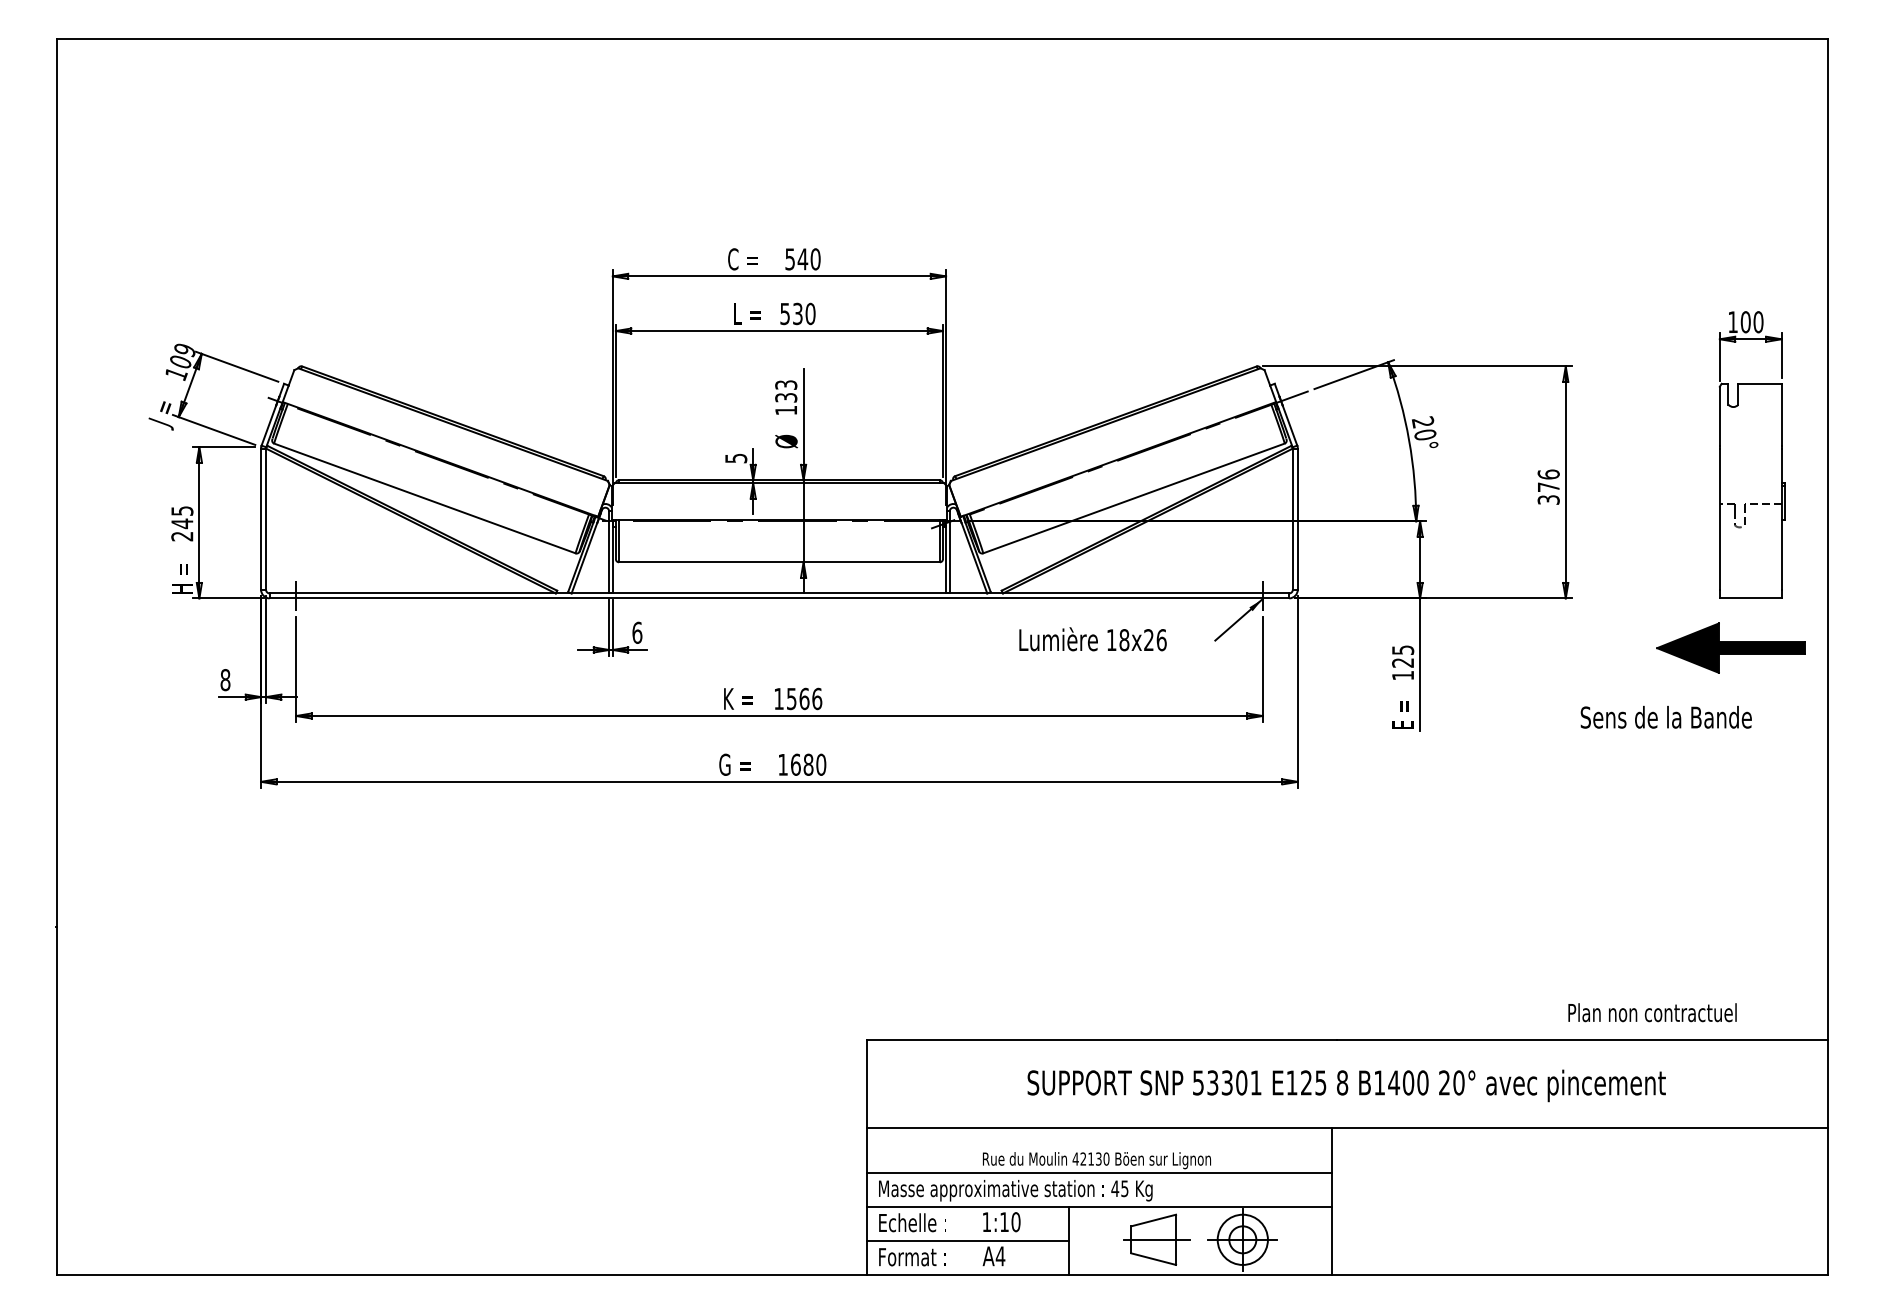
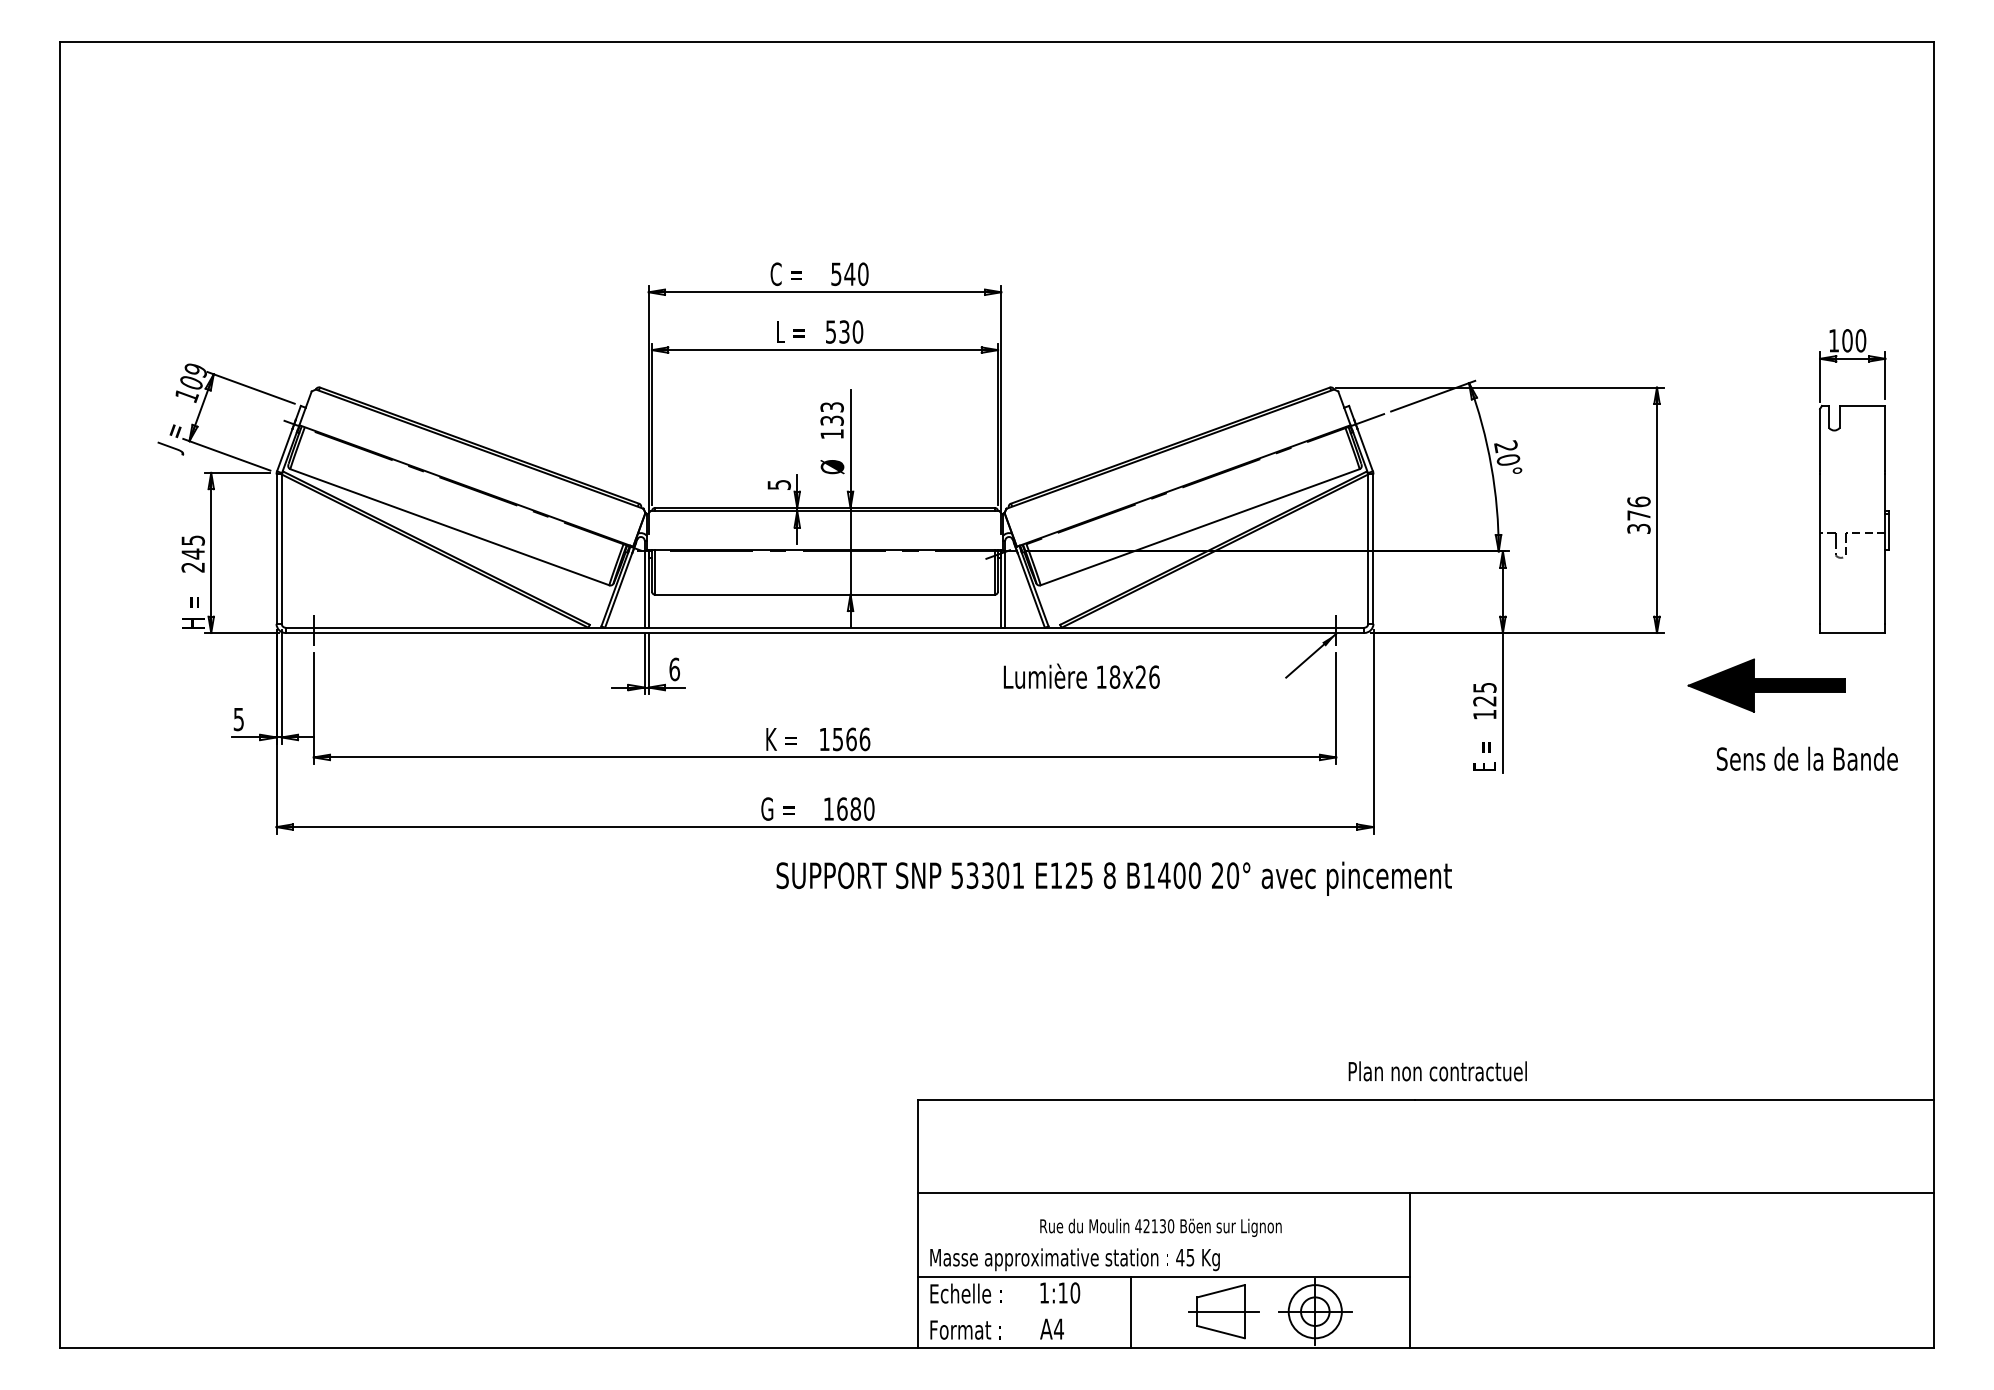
text: (1092, 638) -> (1081, 675), moved
part: (1730, 648) -> (1766, 685), moved
text: (225, 680) -> (238, 719), 8 -> 5
text: (1666, 717) -> (1807, 758), moved
text: (1652, 1012) -> (1437, 1071), moved
text: (1346, 1085) -> (1113, 878), moved
line: (1099, 1172) -> (1163, 1240), removed
line: (967, 1240) -> (1024, 1312), removed

